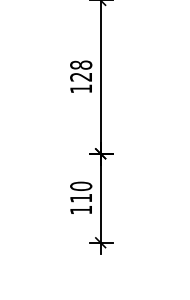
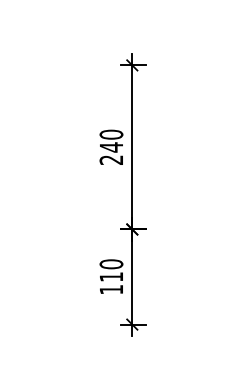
text: (81, 76) -> (111, 146), 128 -> 240

